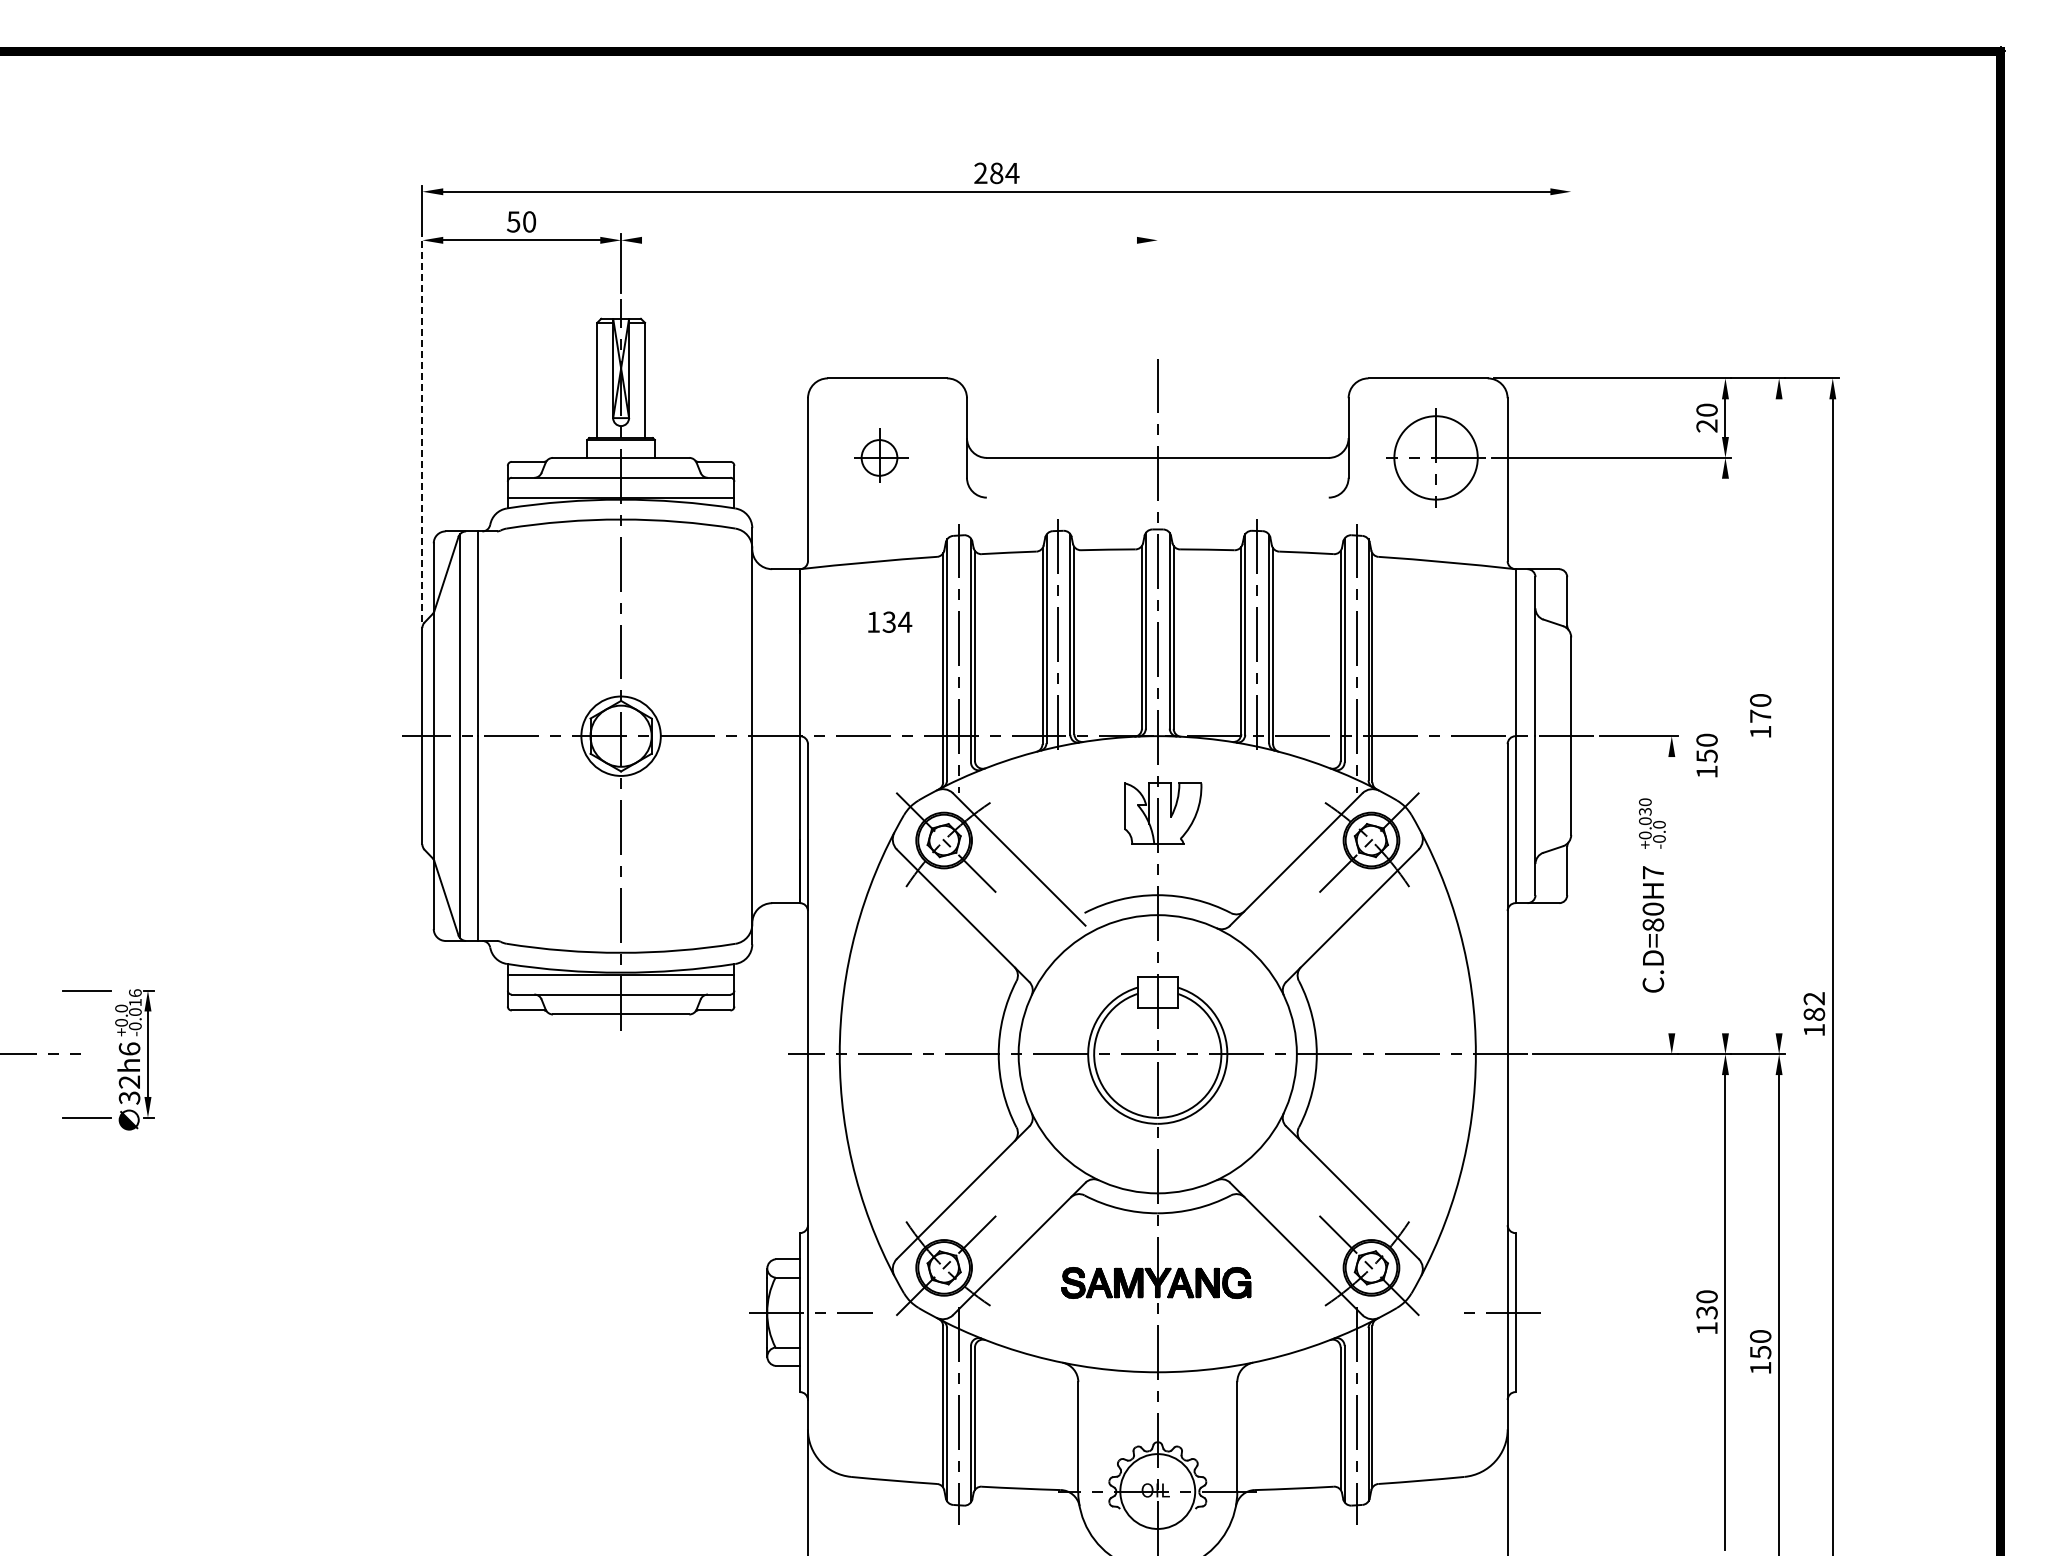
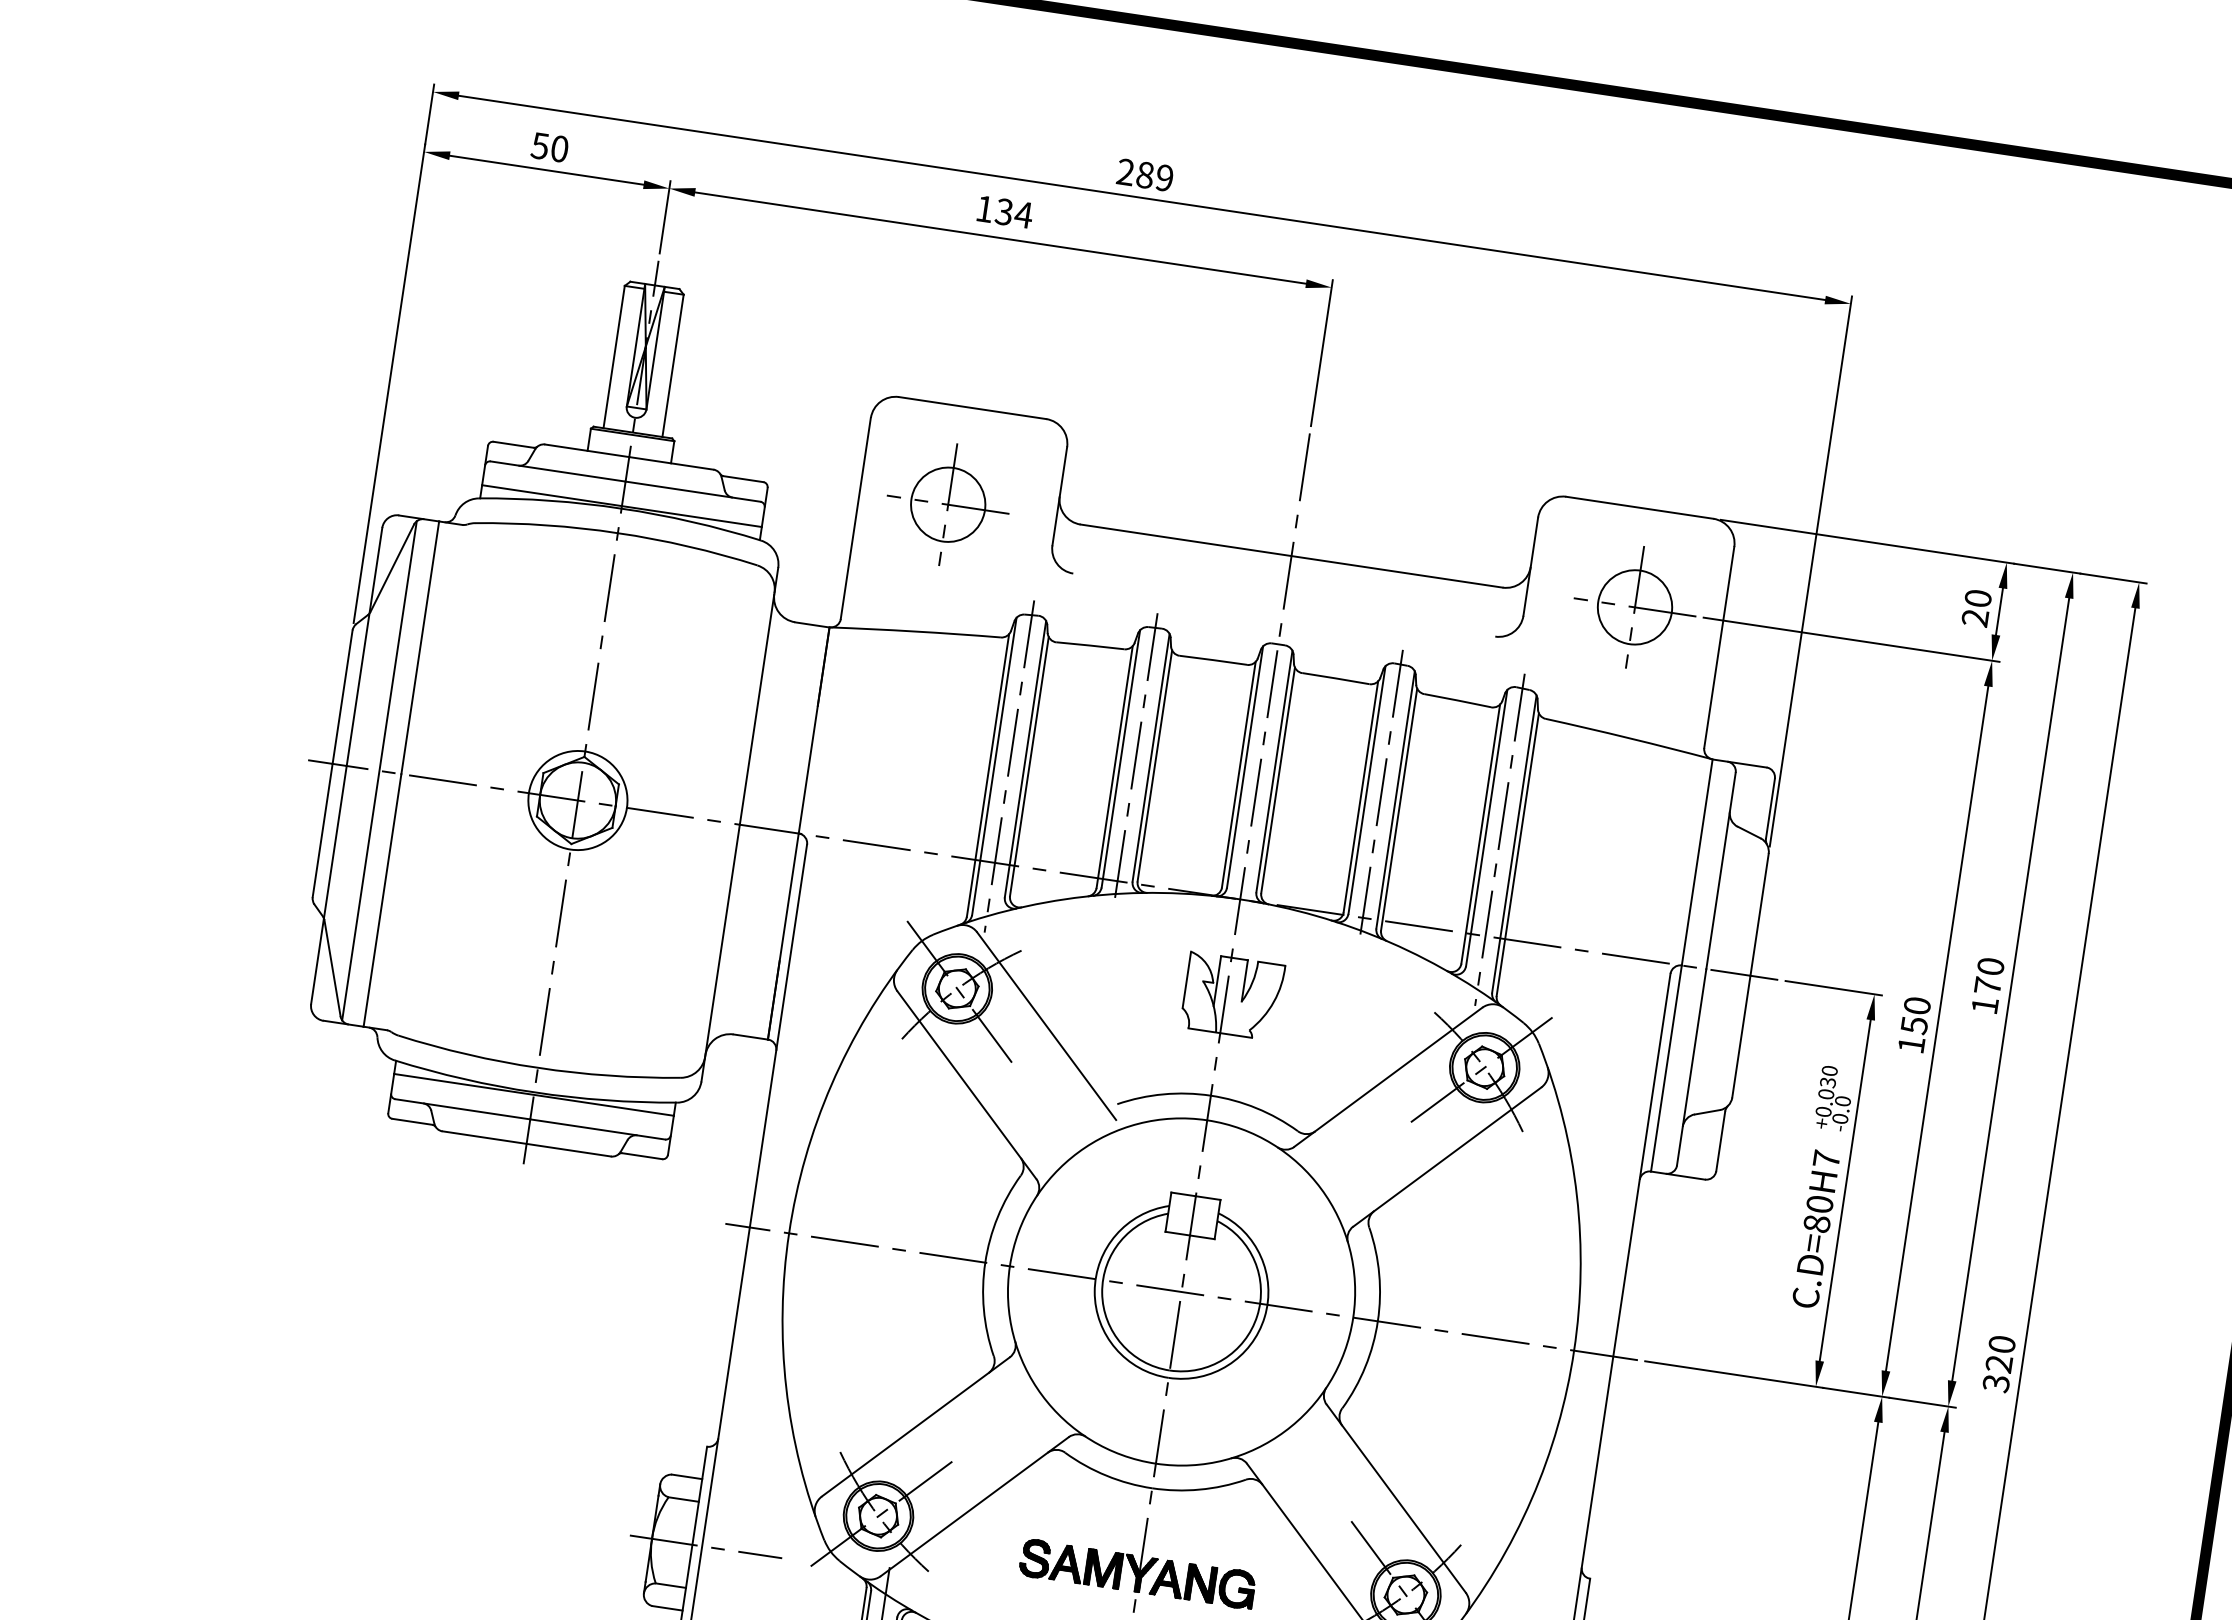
text: (1012, 173) -> (1164, 178), 284 -> 289
line: (889, 240) -> (1000, 238), added
line: (1157, 293) -> (1321, 353), added
line: (1571, 408) -> (1811, 571), added
line: (422, 428) -> (389, 384), dashed -> solid
part: (879, 457) -> (948, 504), size x1.67
circle: (1435, 457) -> (1634, 606), size x0.71
text: (890, 621) -> (1005, 211), moved
line: (1779, 716) -> (2011, 989), added
line: (1725, 755) -> (1937, 1028), added
line: (1671, 895) -> (1844, 1190), added
text: (1814, 1014) -> (1999, 1364), 182 -> 320

